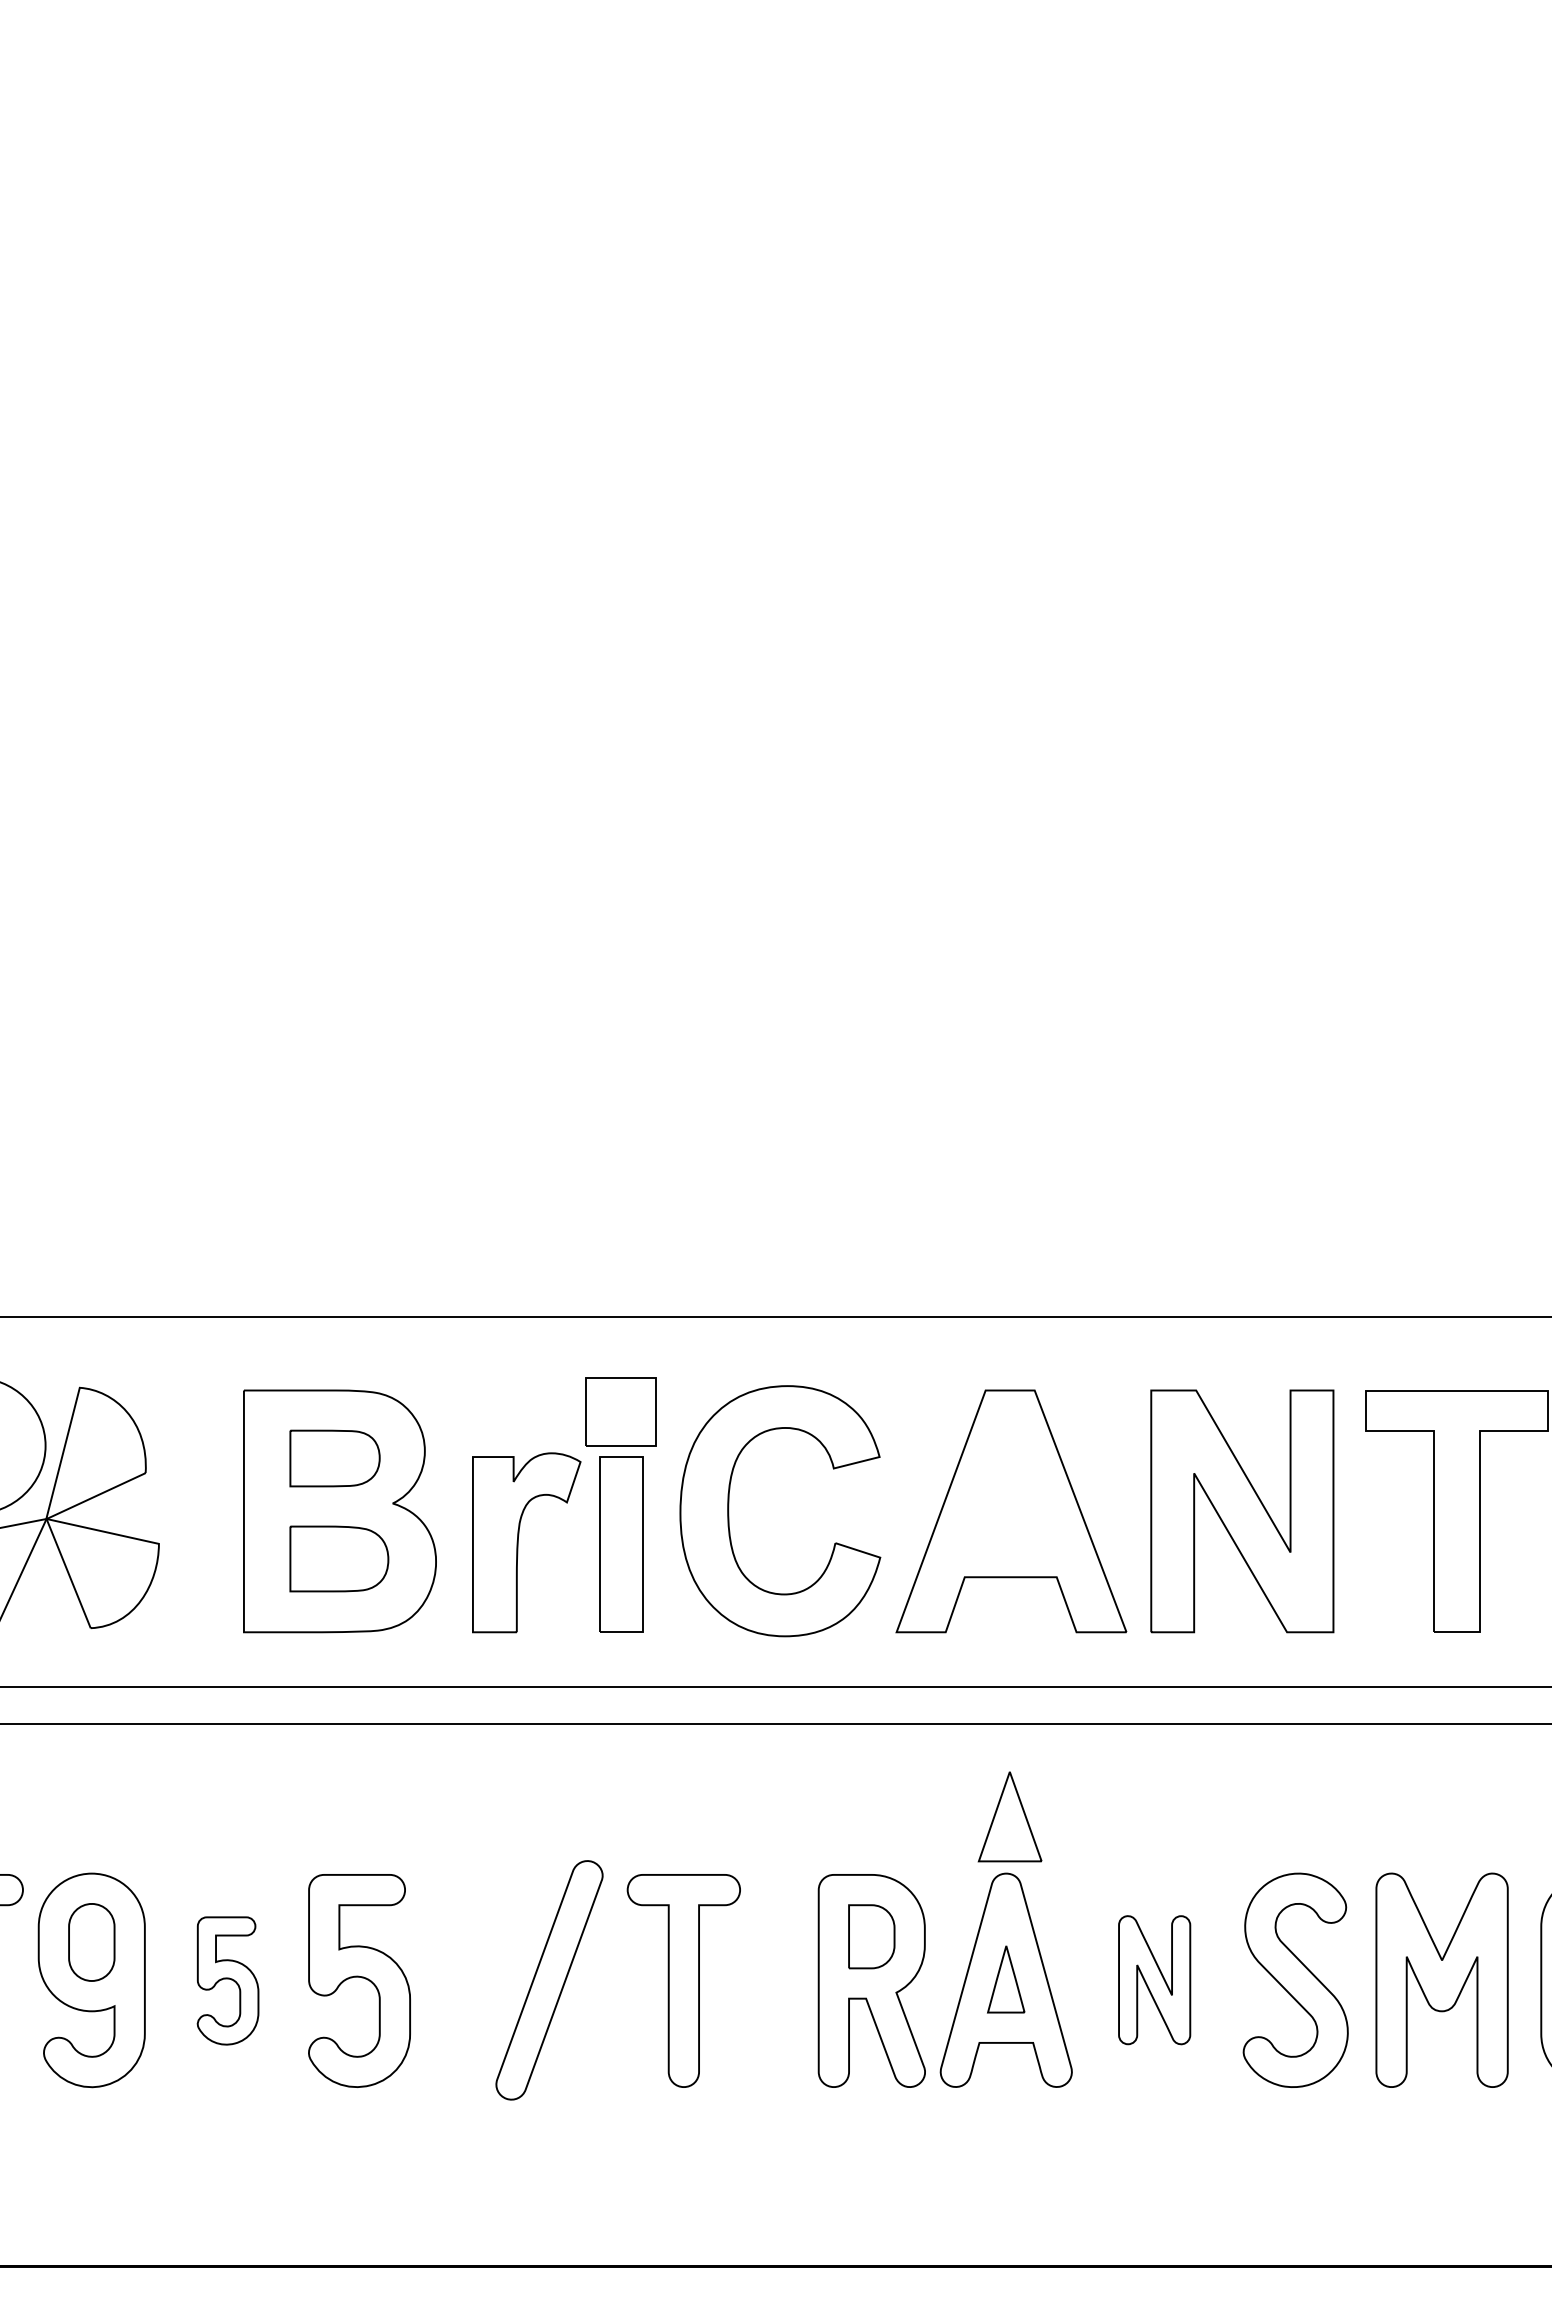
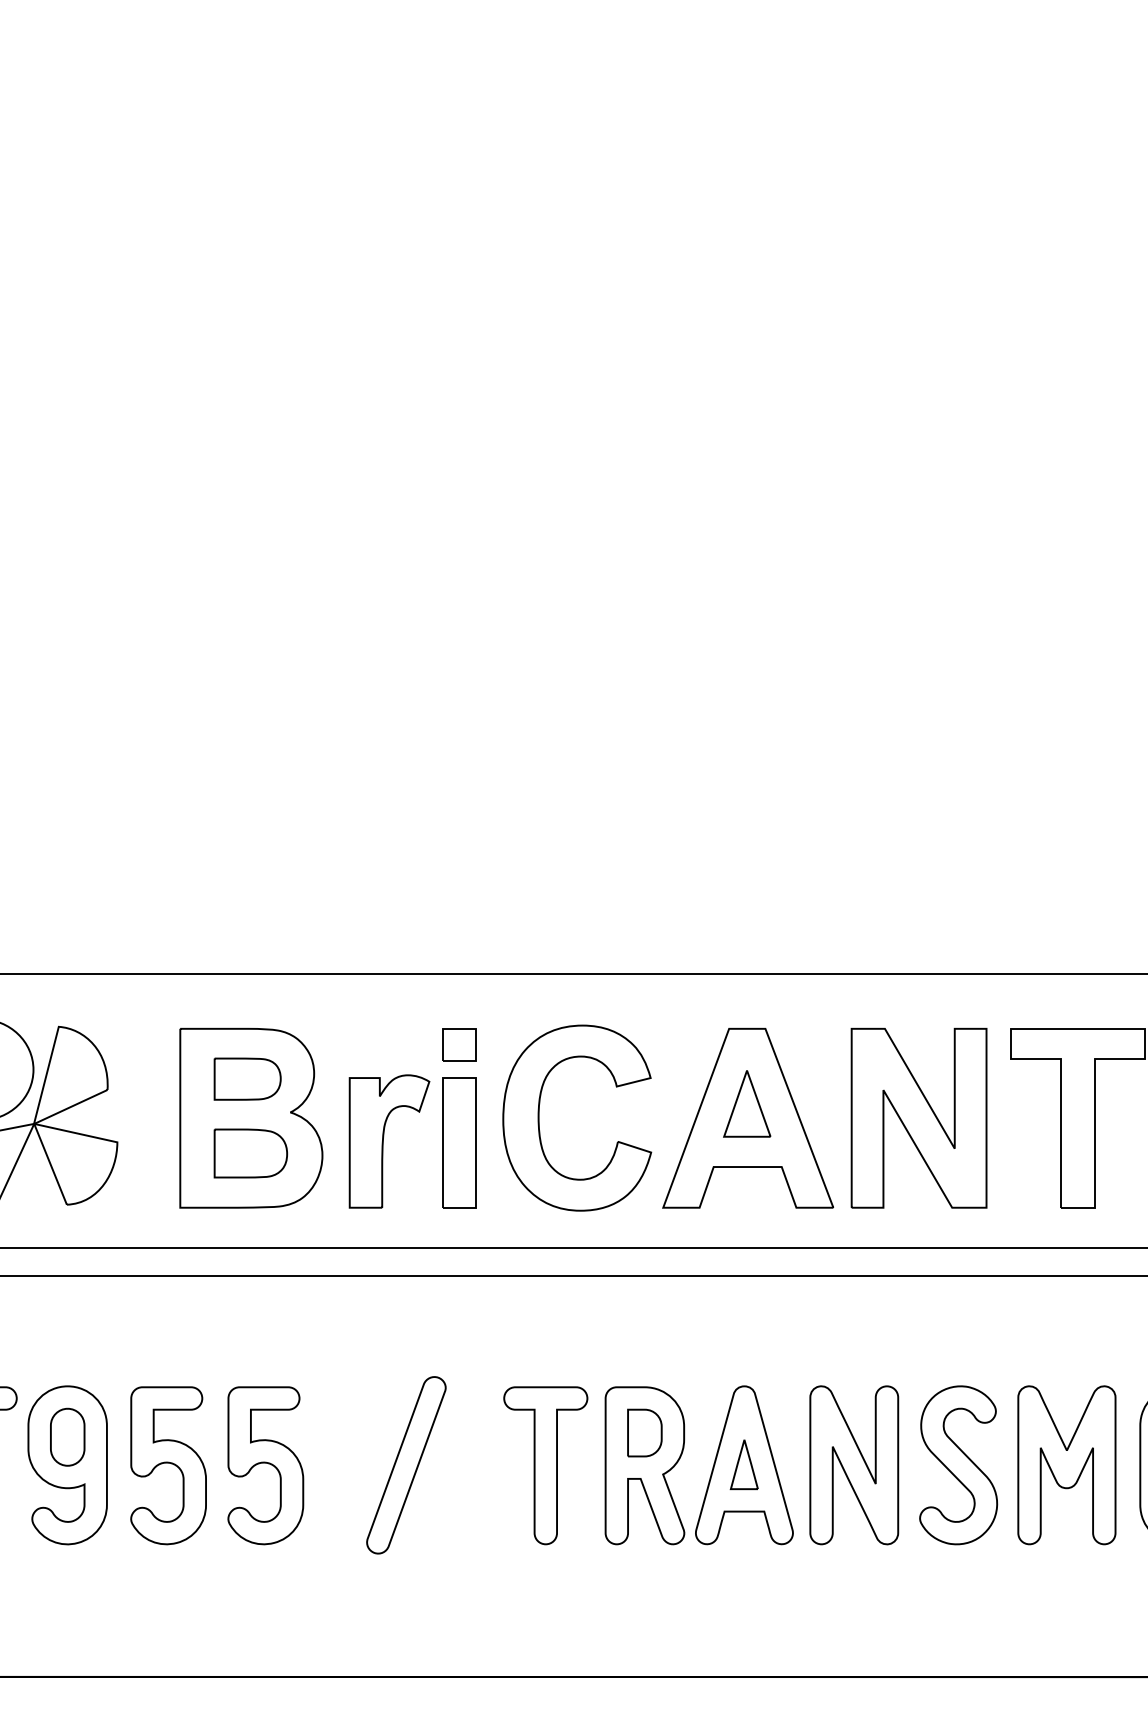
part: (621, 1411) -> (459, 1044), size x0.62
part: (1009, 1816) -> (746, 1103), moved
part: (1154, 1979) -> (854, 1464), size x1.67
part: (227, 1980) -> (168, 1465), size x1.67
part: (683, 1980) -> (545, 1465), moved

